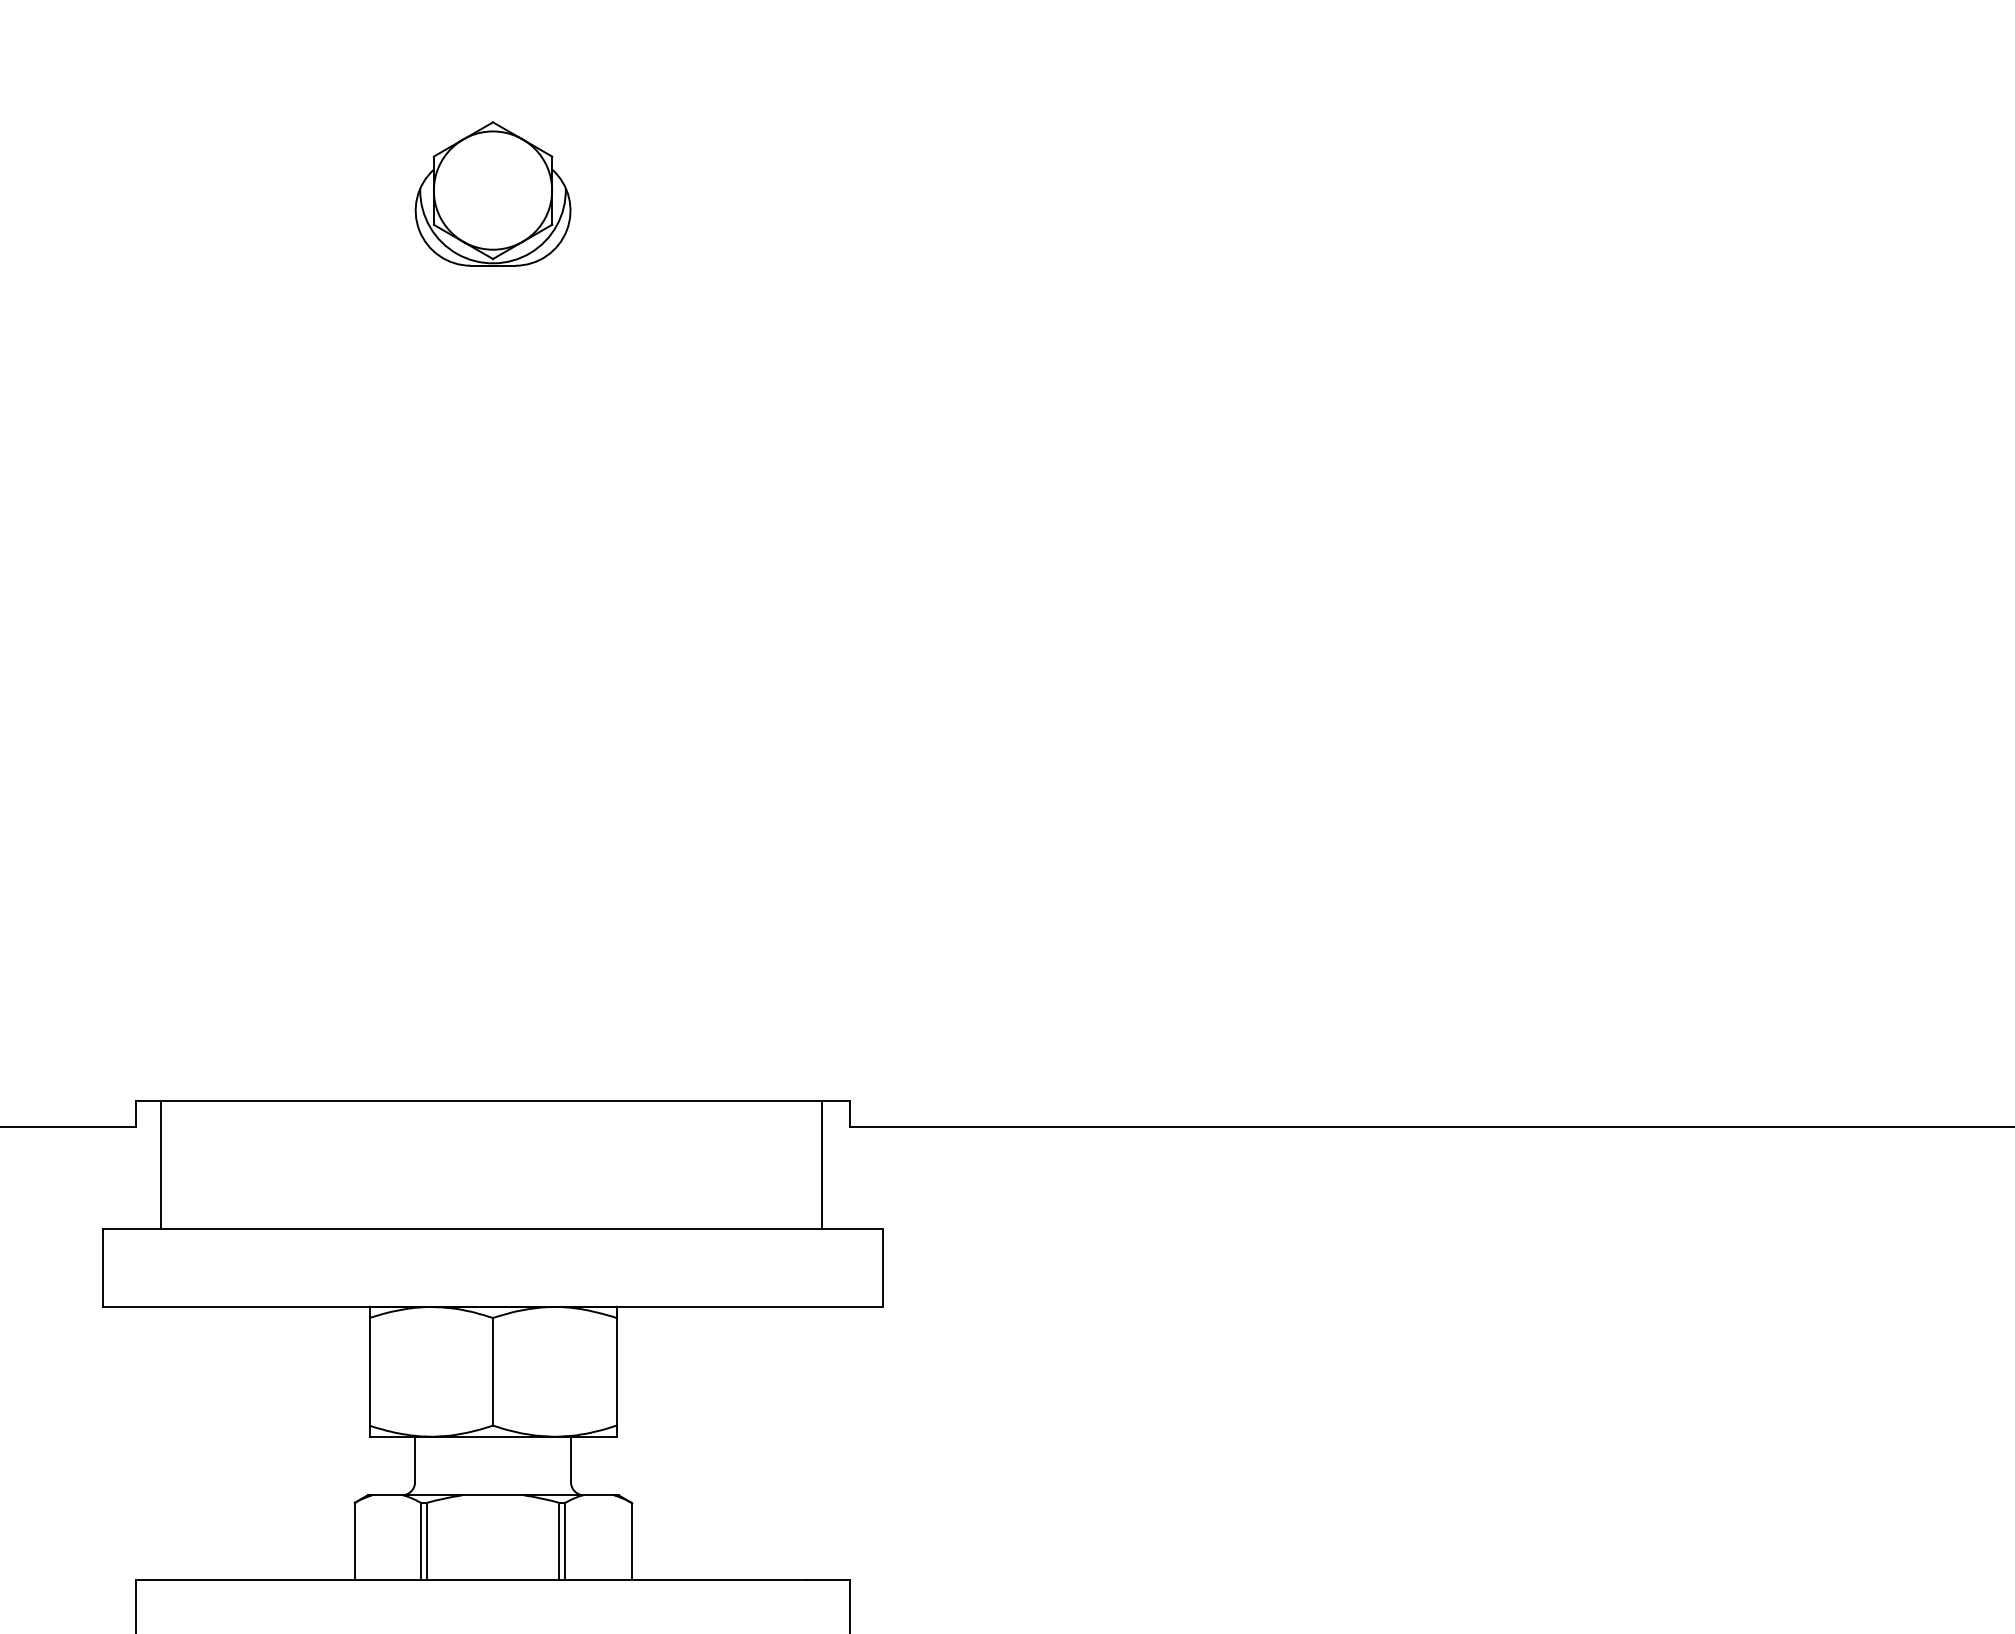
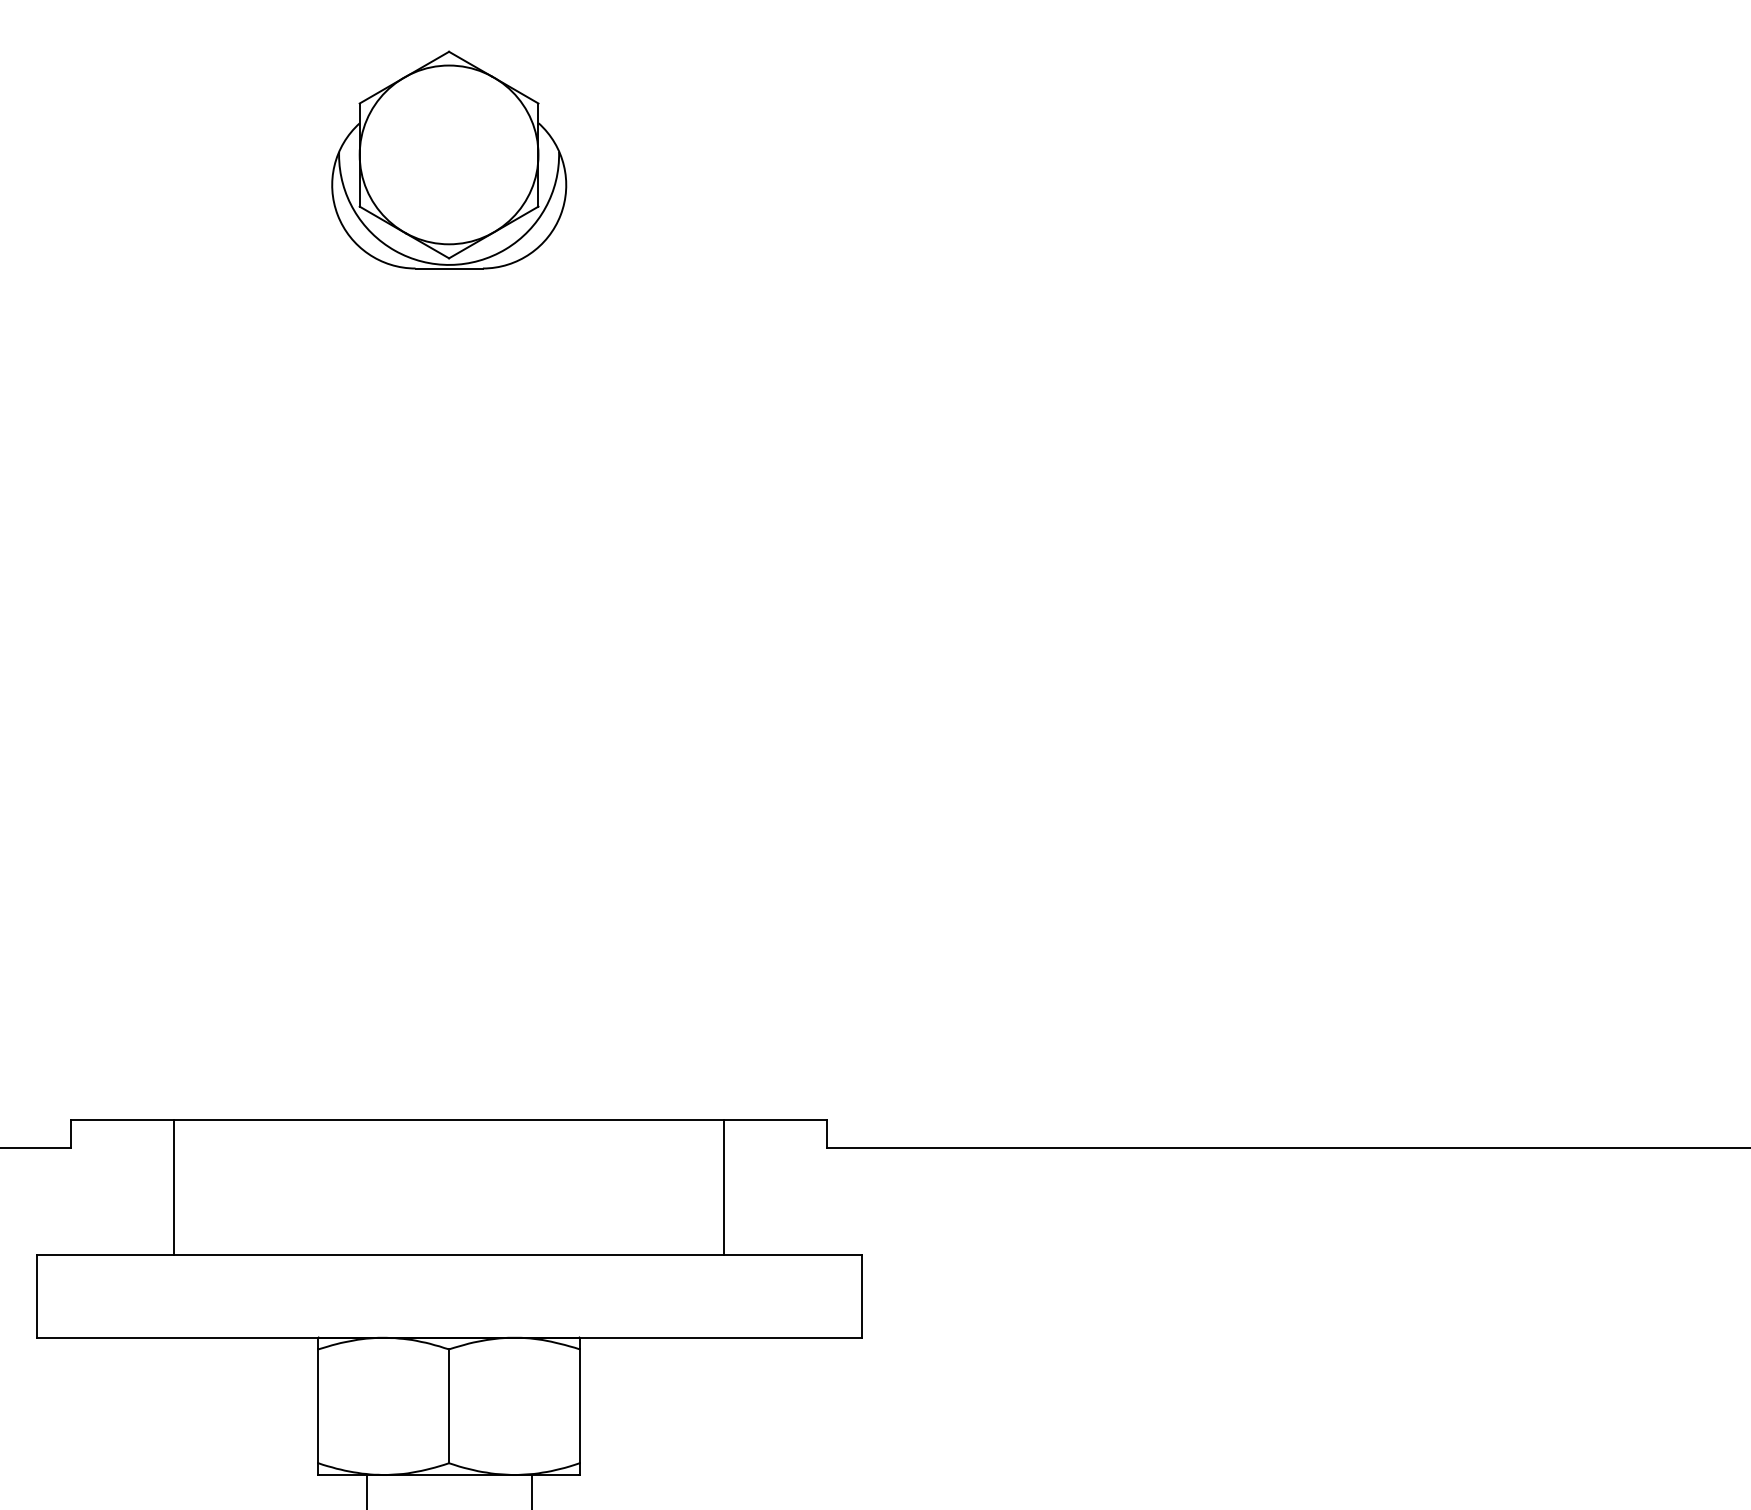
part: (492, 193) -> (448, 159), size x1.43
line: (161, 1164) -> (174, 1186), moved
line: (821, 1164) -> (723, 1186), moved

